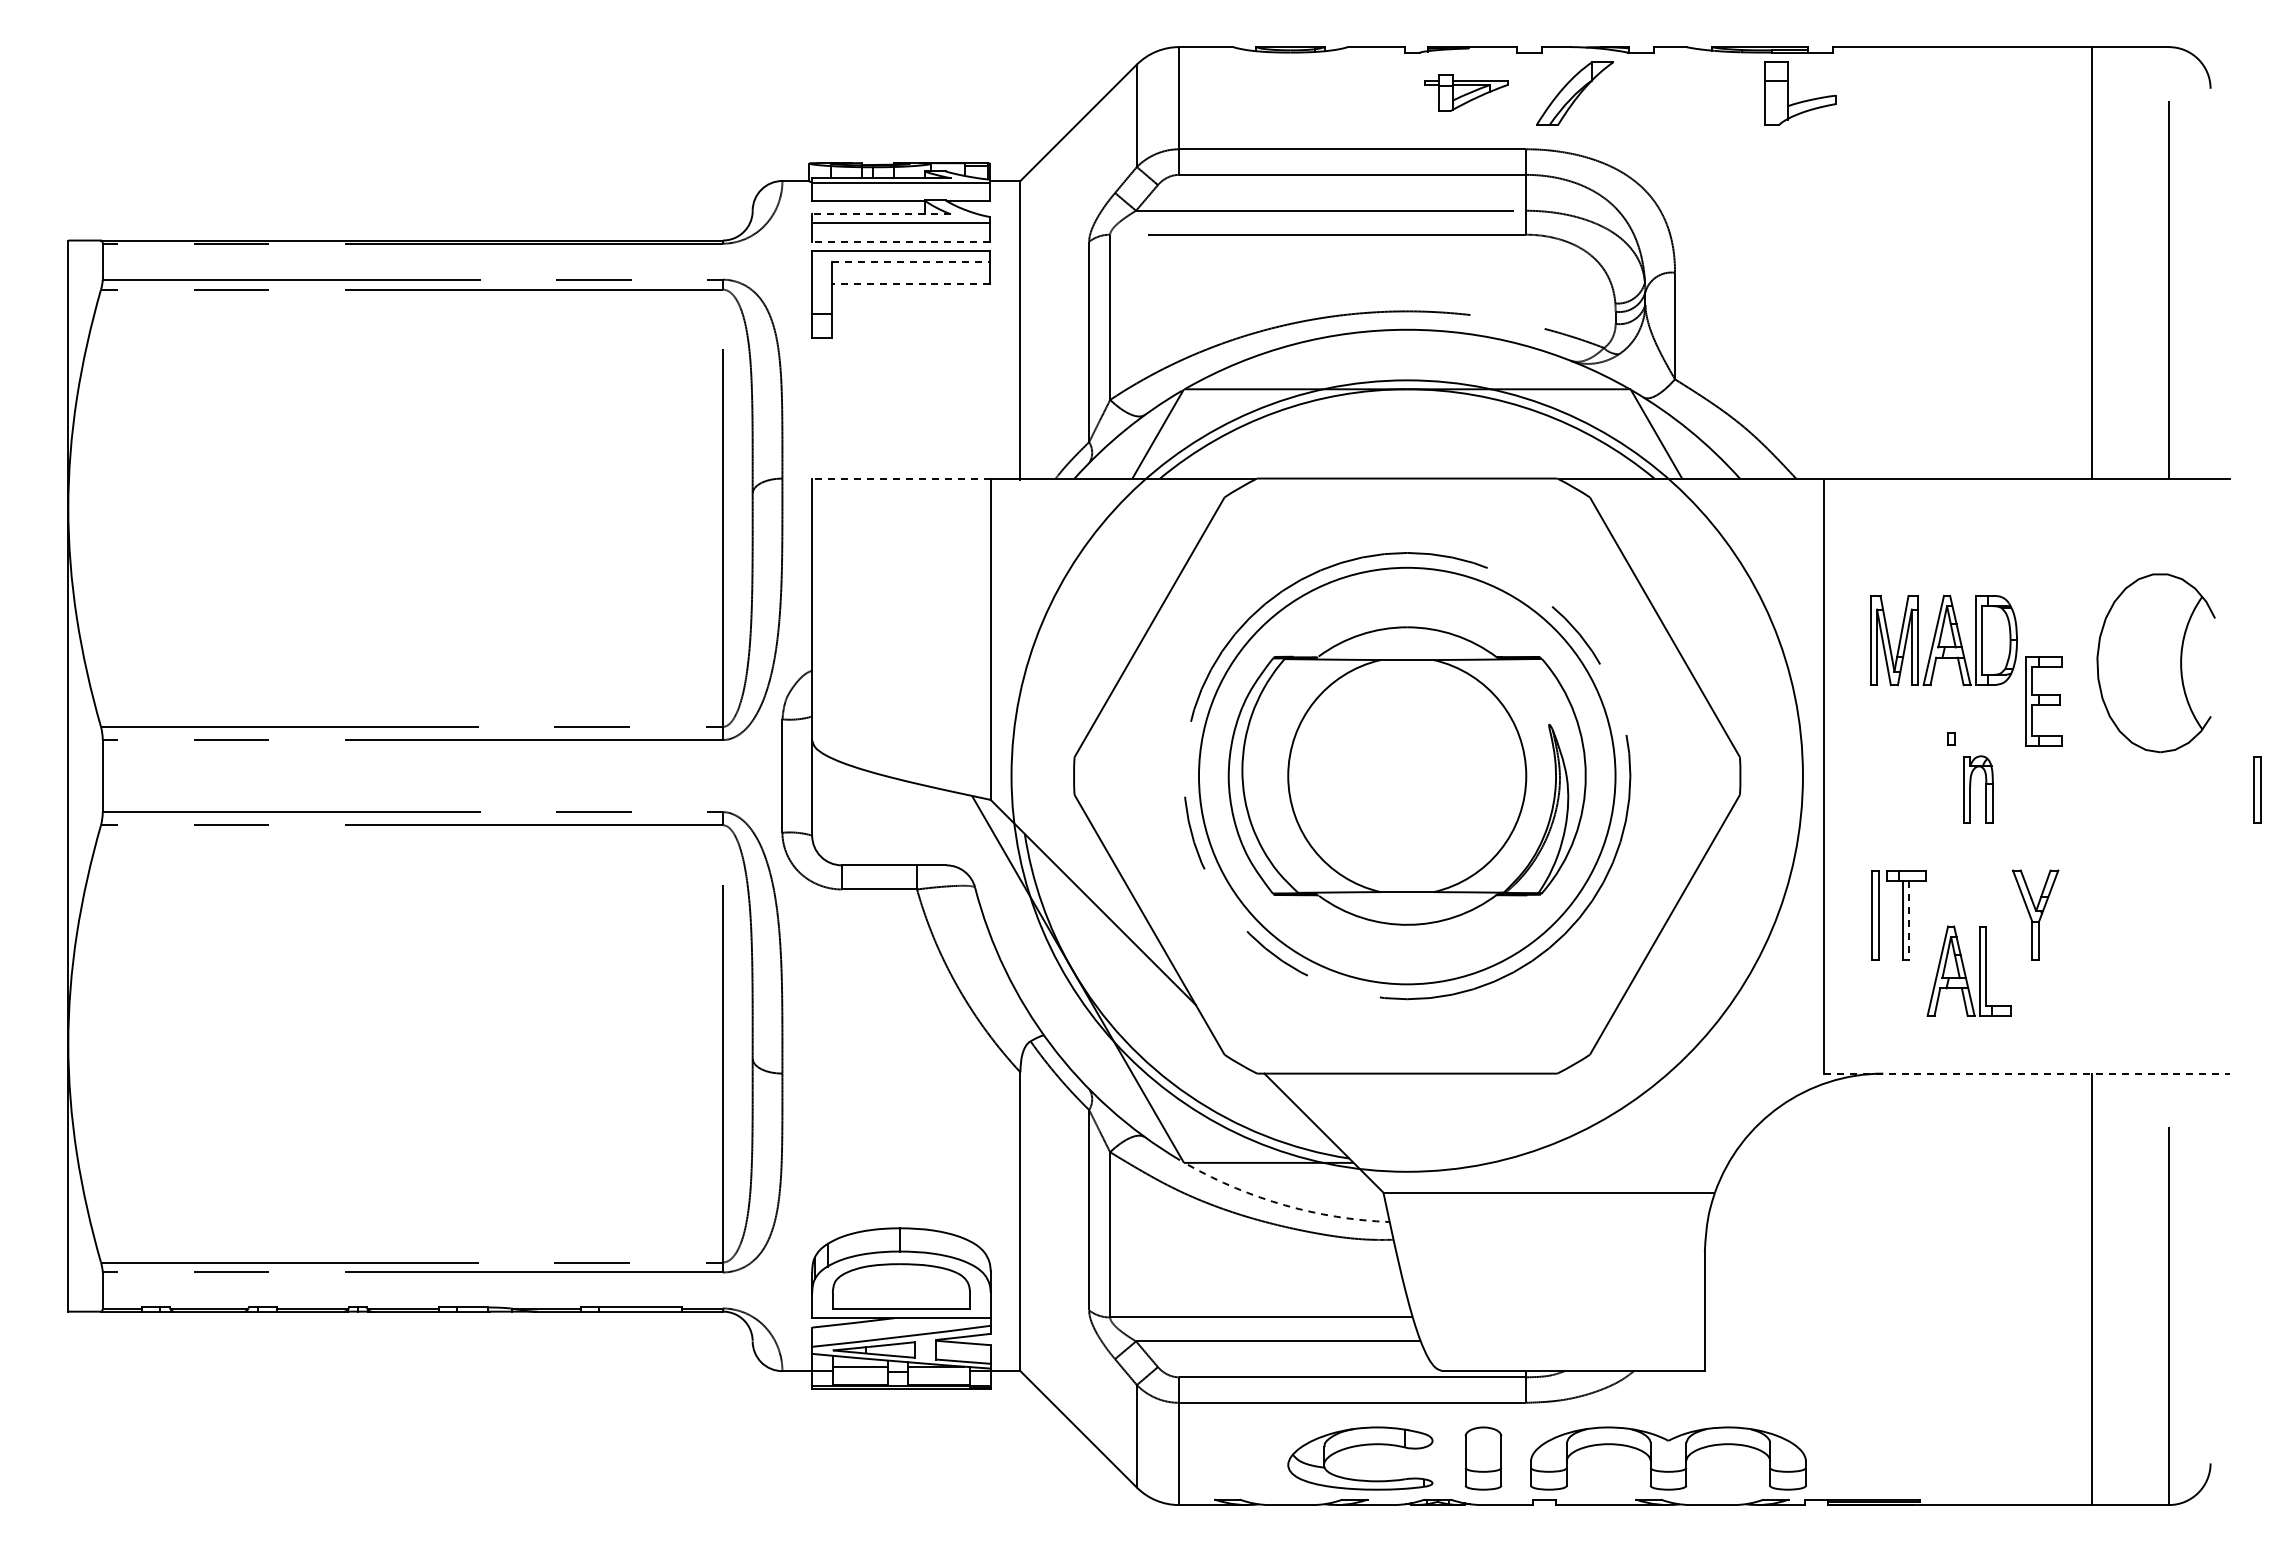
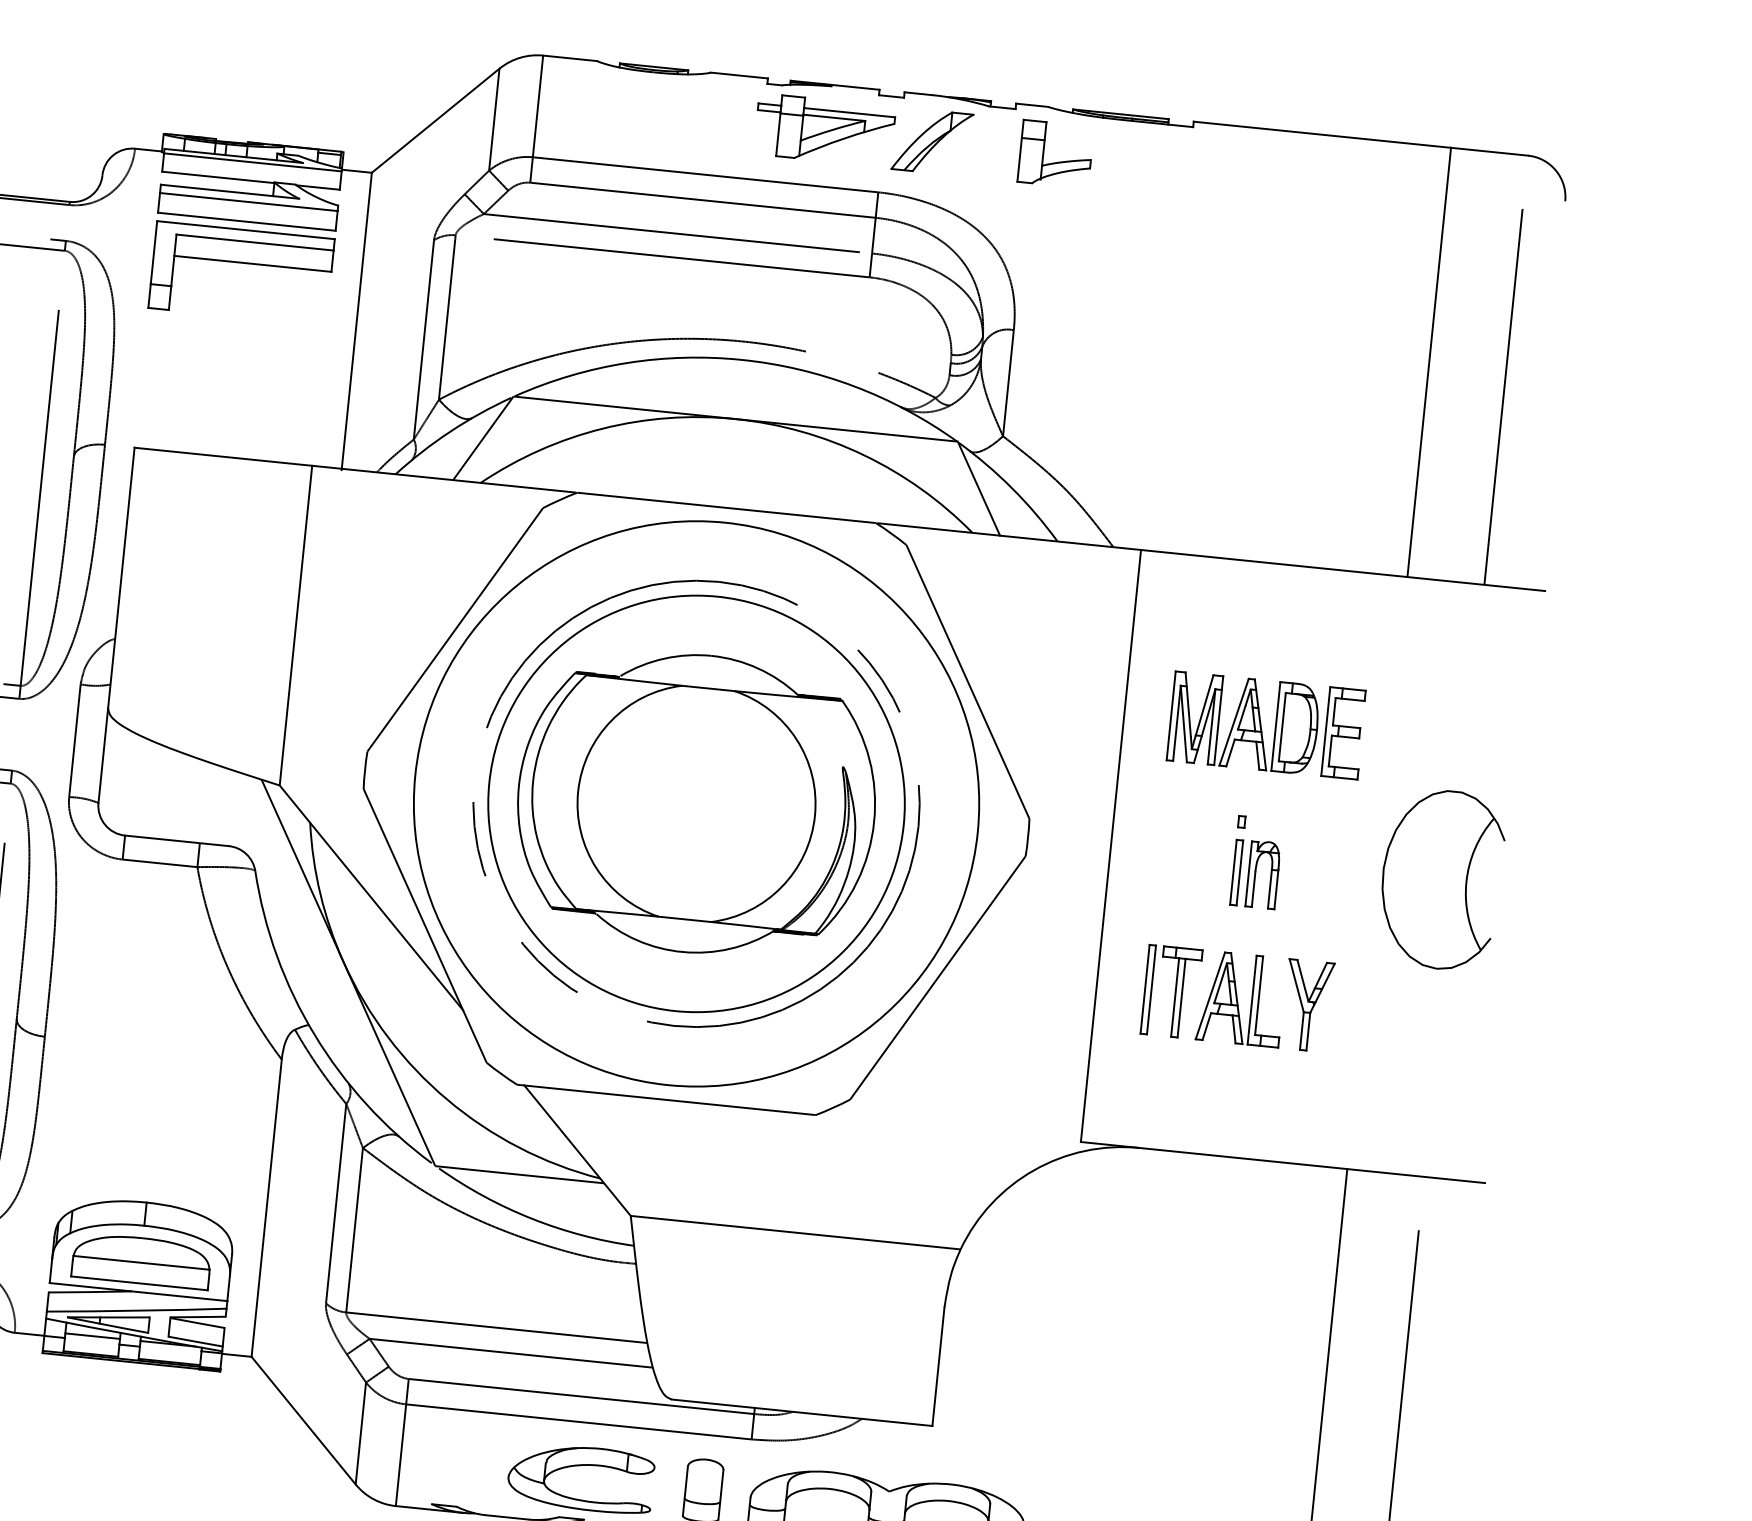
part: (1466, 92) -> (824, 129), size x1.67
part: (1803, 100) -> (1058, 161), moved
line: (881, 214) -> (230, 192), dashed -> solid
line: (900, 242) -> (246, 221), dashed -> solid
line: (911, 262) -> (255, 242), dashed -> solid
line: (911, 283) -> (253, 263), dashed -> solid
line: (900, 478) -> (222, 456), dashed -> solid
part: (2155, 663) -> (1440, 879), moved
part: (2043, 701) -> (1343, 733), moved
circle: (1406, 775) -> (695, 803), size x0.71
part: (2257, 789) -> (1236, 872), moved
line: (1909, 920) -> (1181, 998), dashed -> solid
part: (1968, 970) -> (1240, 998), moved
line: (2027, 1073) -> (1283, 1162), dashed -> solid
arc: (1285, 1205) -> (532, 1218), dashed -> solid
line: (901, 1288) -> (141, 1262), added

